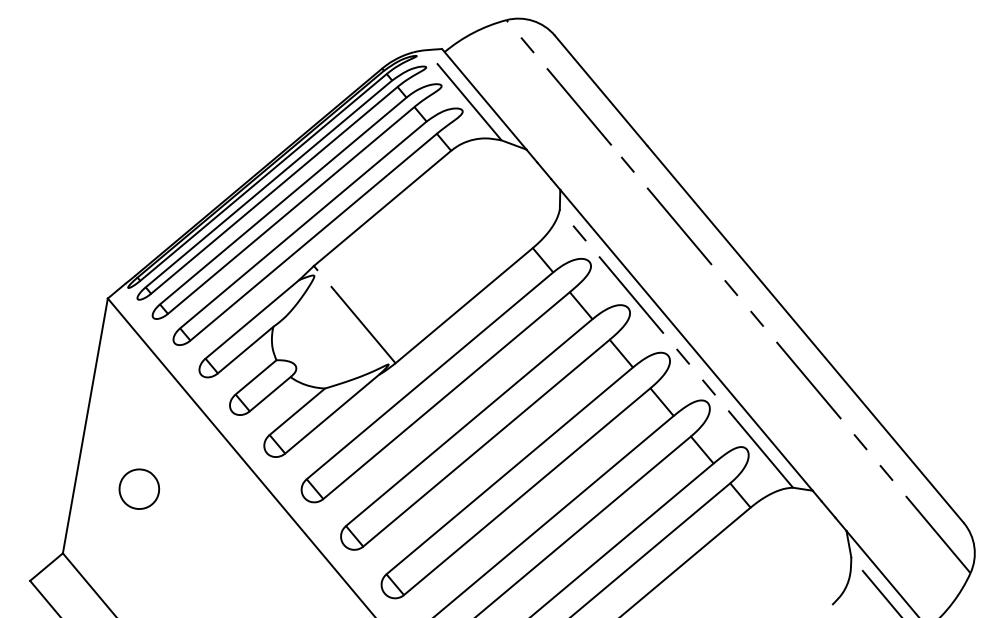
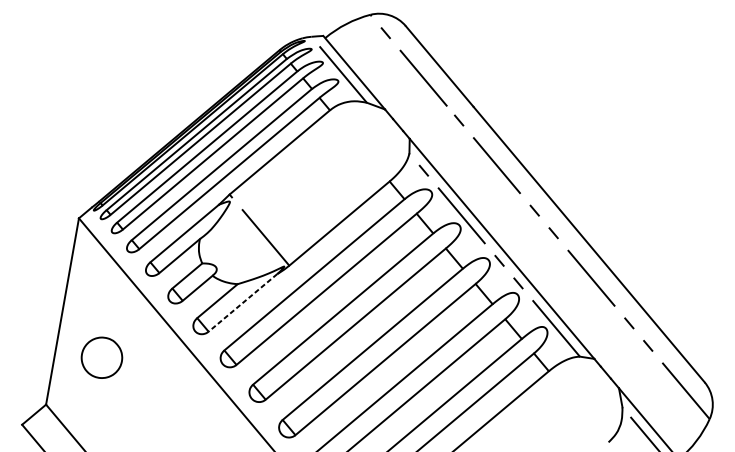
line: (331, 414) -> (242, 303), solid -> dashed
part: (139, 488) -> (102, 357), size x1.4

